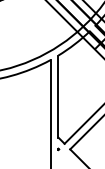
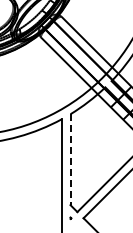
line: (58, 97) -> (70, 160), solid -> dashed

